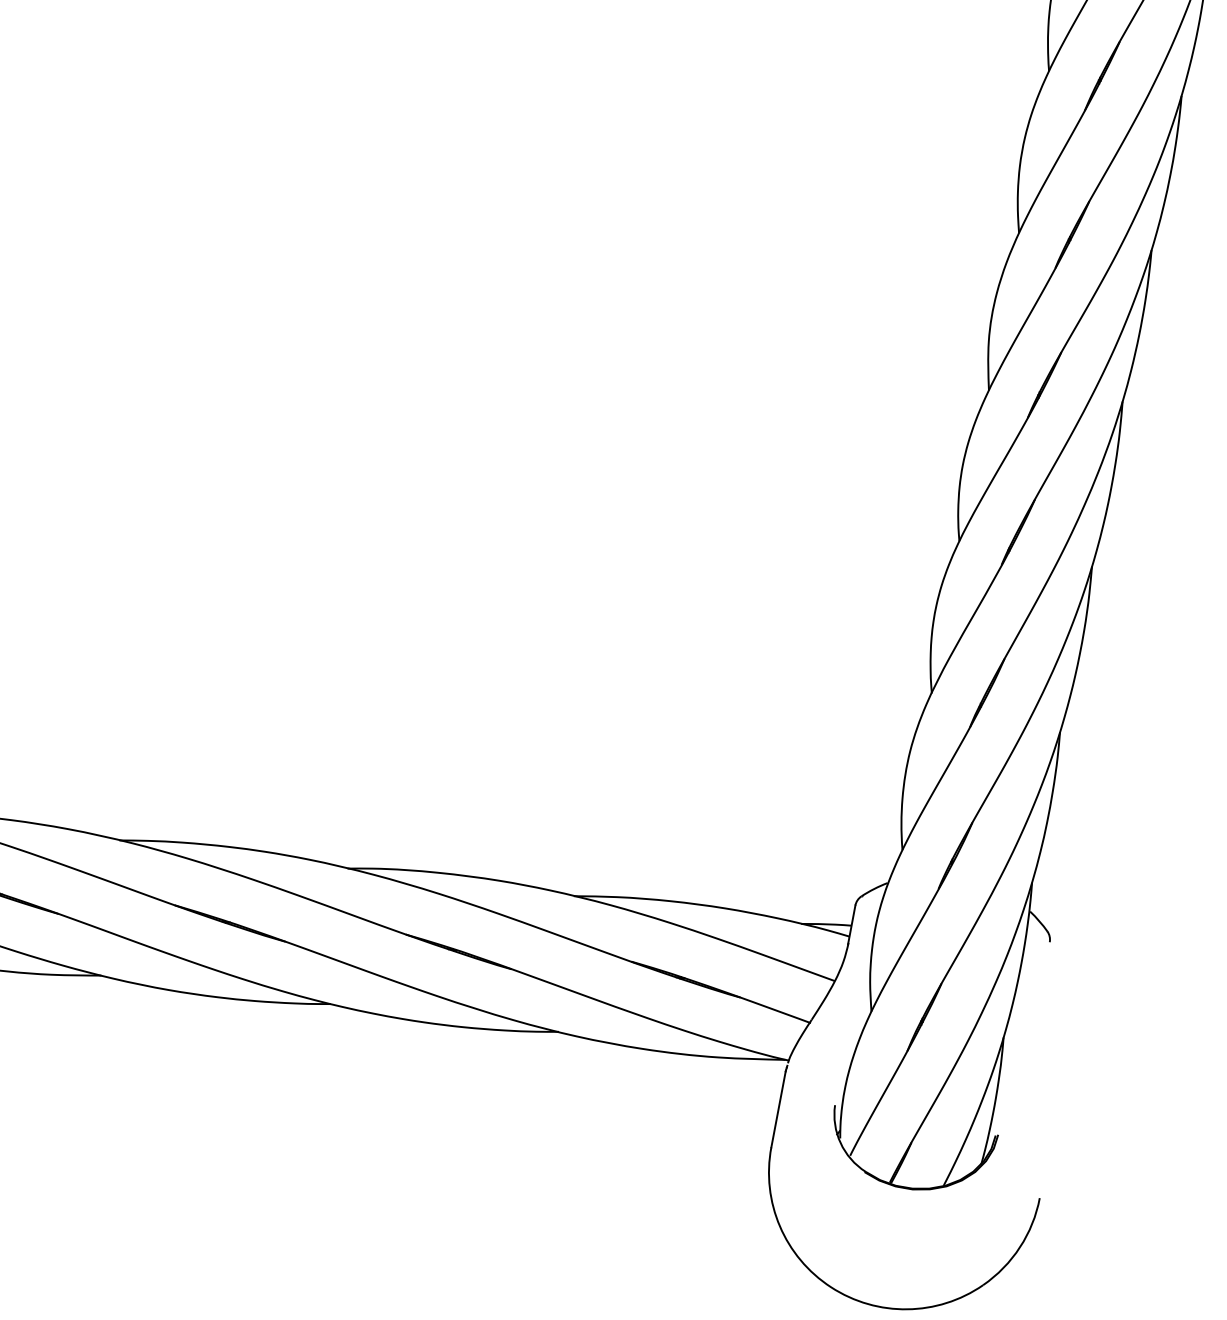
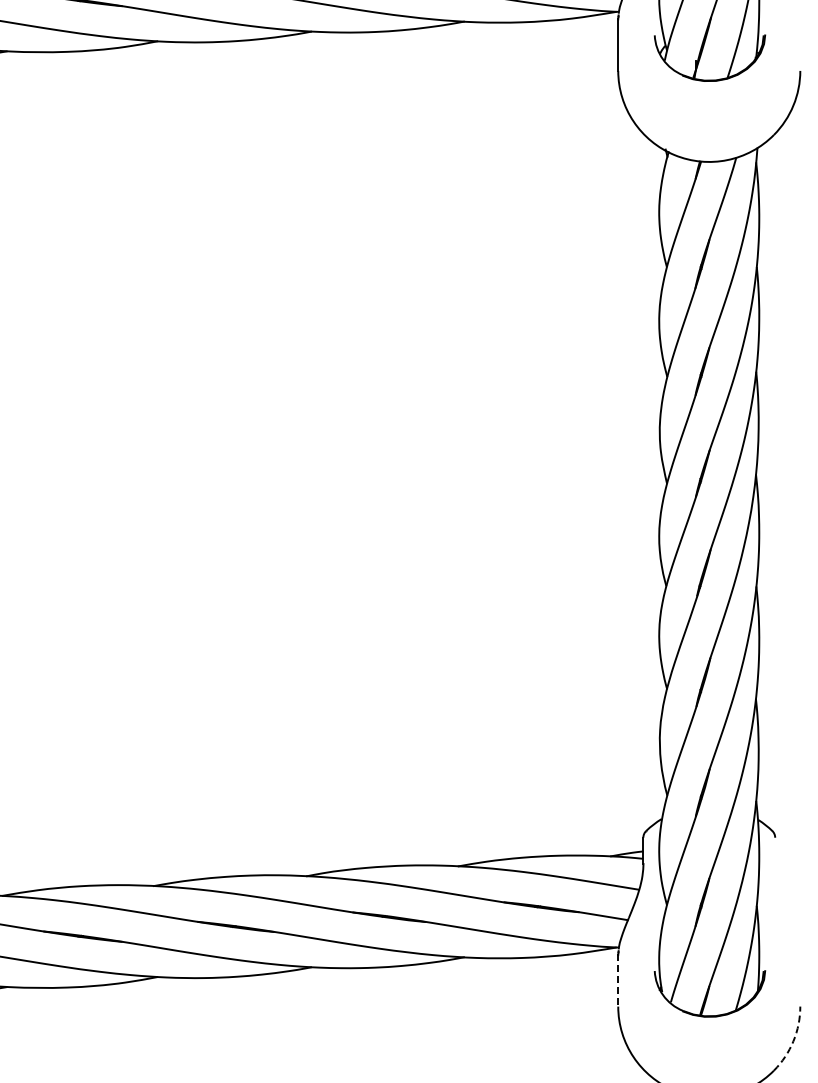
line: (778, 1110) -> (618, 981), solid -> dashed
arc: (1019, 1247) -> (793, 1041), solid -> dashed

